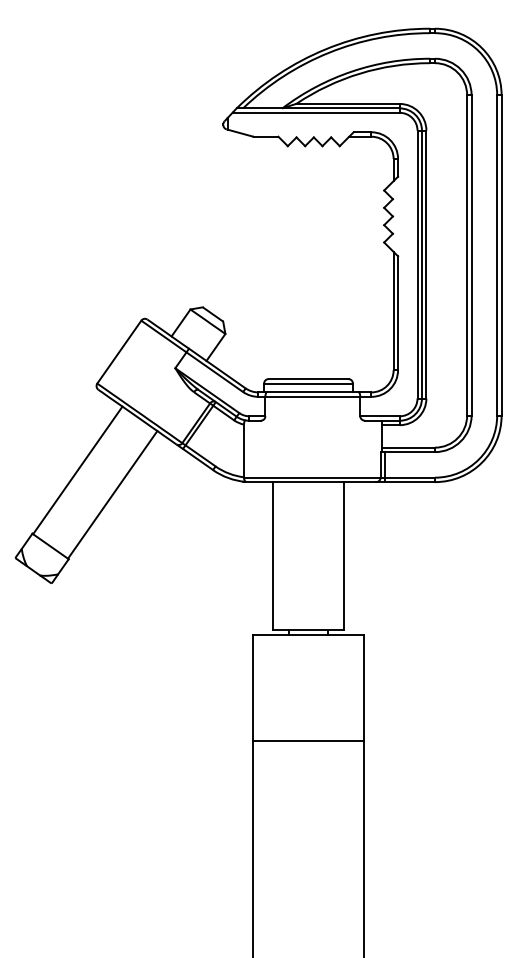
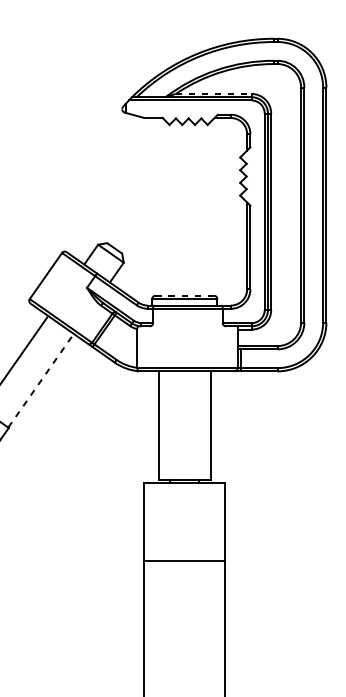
line: (347, 103) -> (213, 93), solid -> dashed
line: (308, 379) -> (184, 296), solid -> dashed
line: (112, 494) -> (40, 380), solid -> dashed

